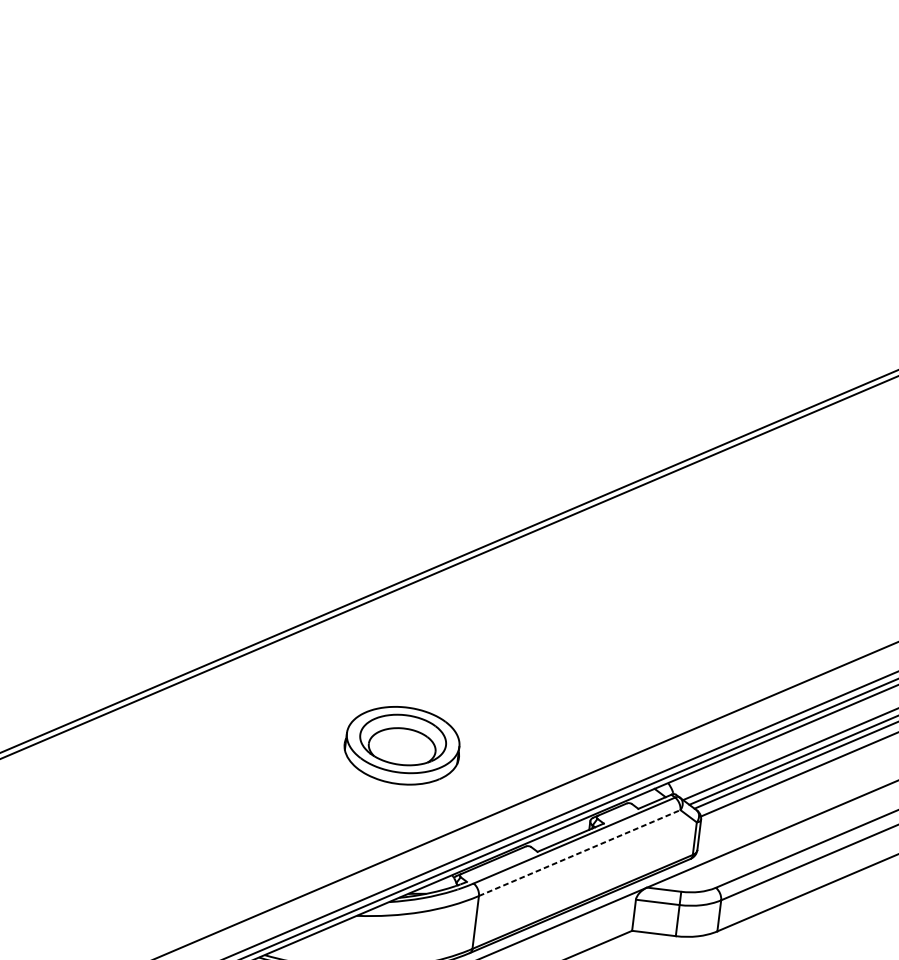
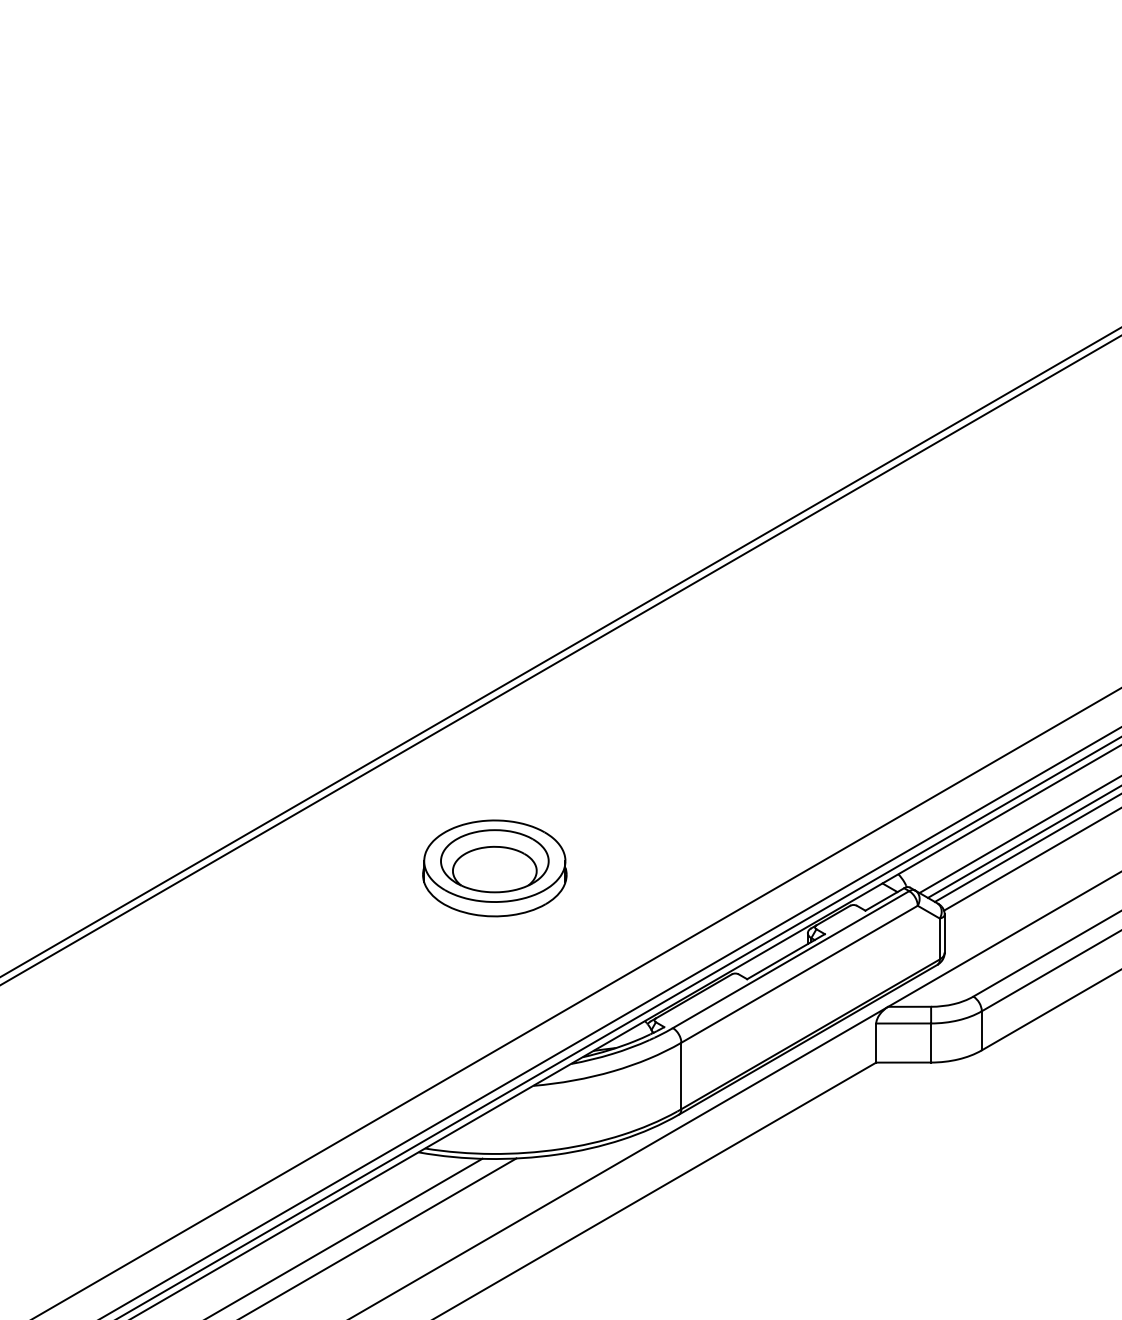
part: (402, 745) -> (494, 868), moved
line: (579, 853) -> (799, 974), dashed -> solid

